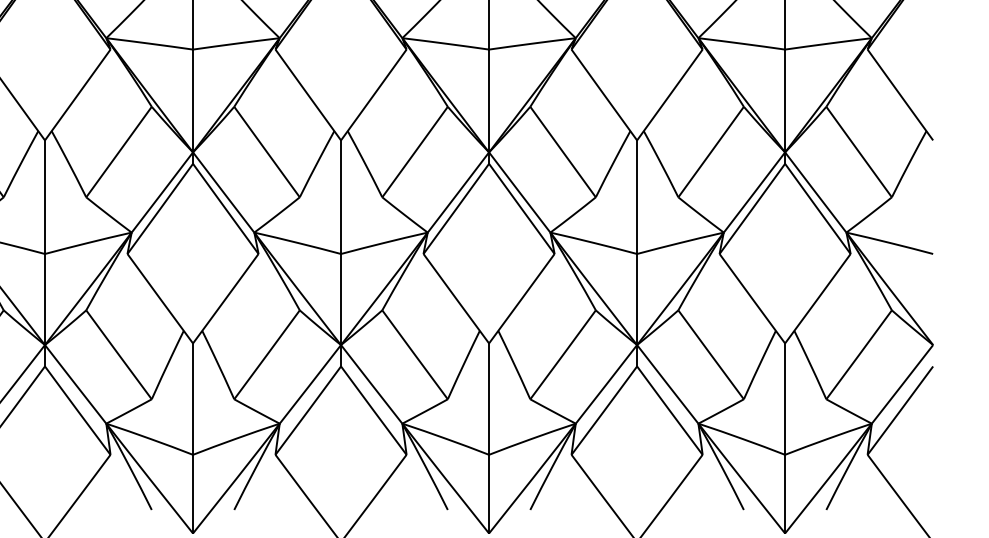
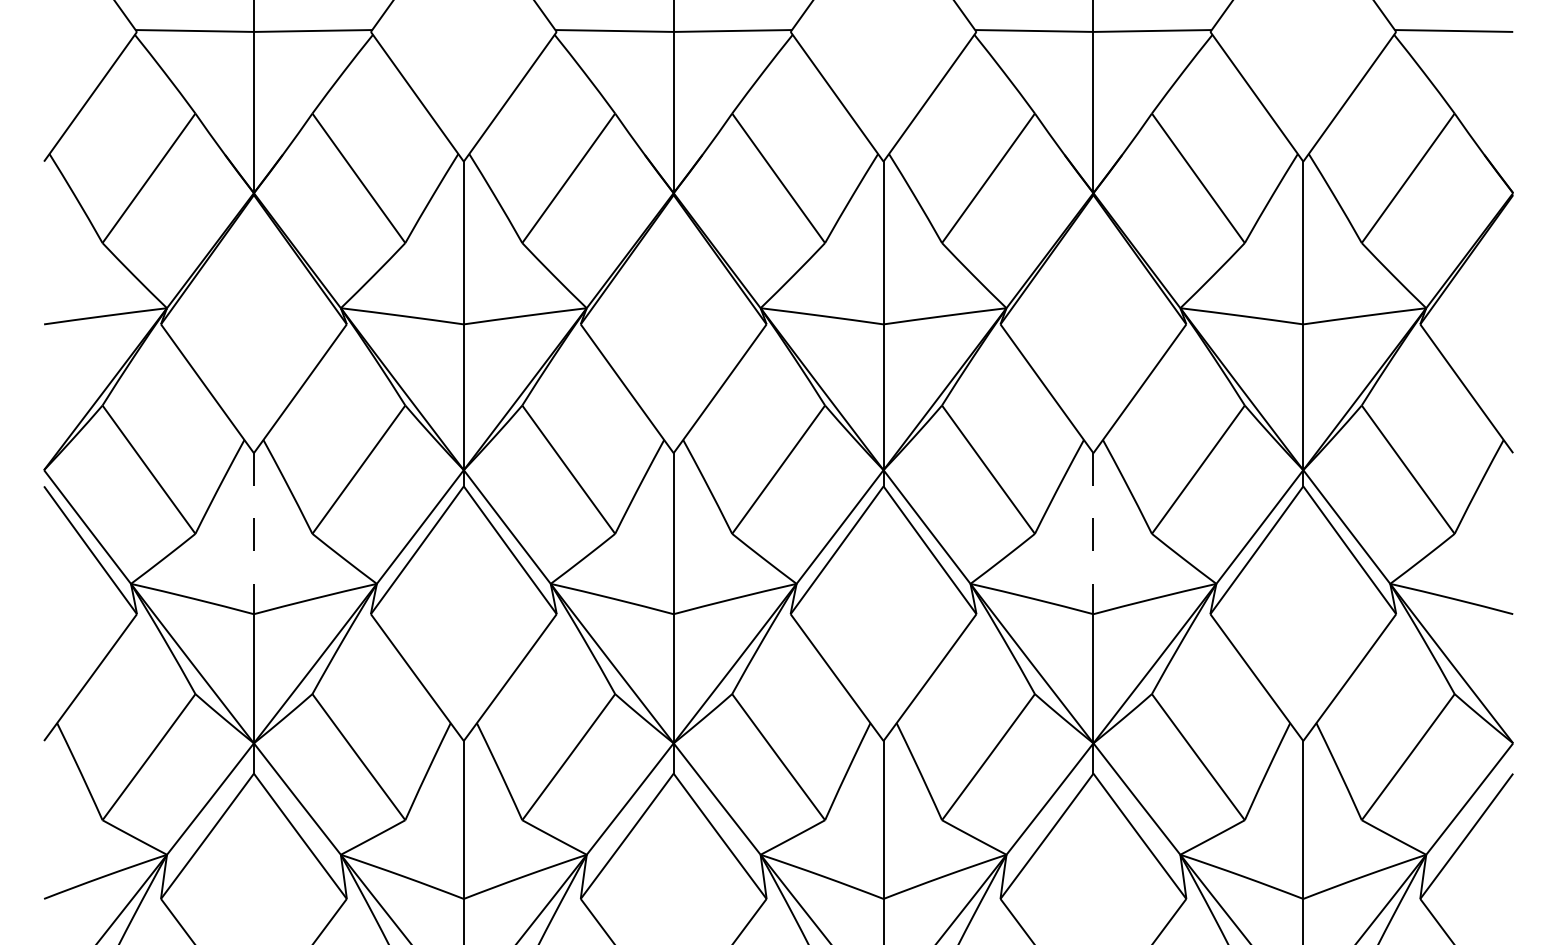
line: (44, 197) -> (253, 533), solid -> dashed
line: (637, 197) -> (1093, 533), solid -> dashed

